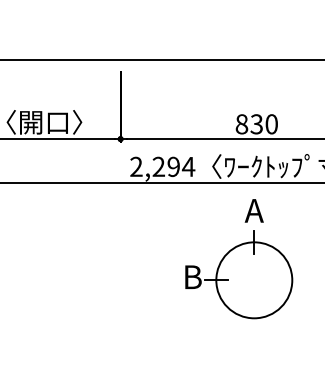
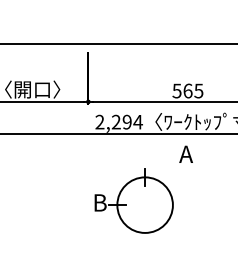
text: (256, 123) -> (187, 90), 830 -> 565
part: (238, 273) -> (133, 200), moved

